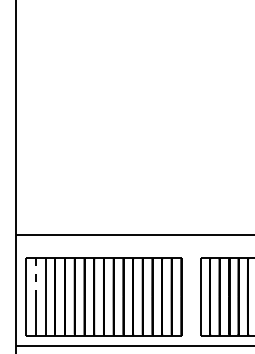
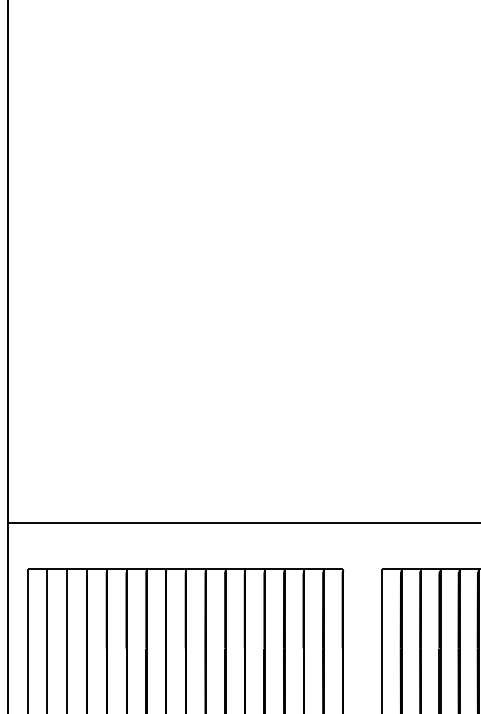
line: (35, 278) -> (46, 611), dashed -> solid

